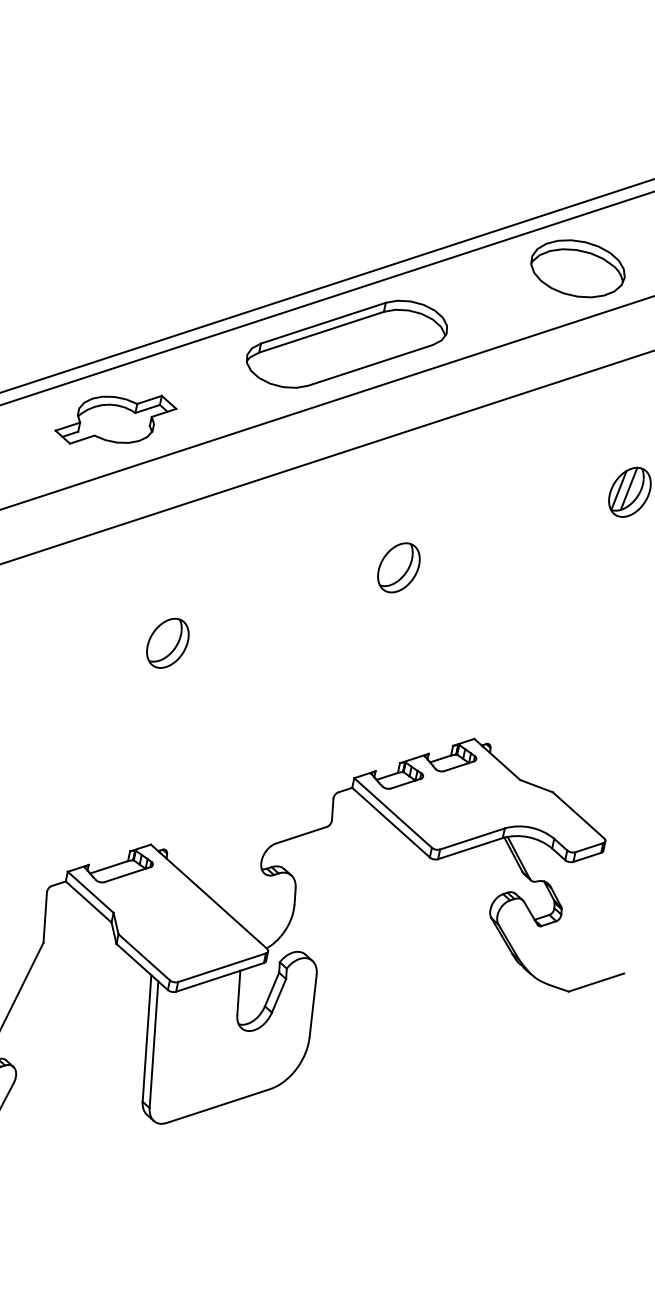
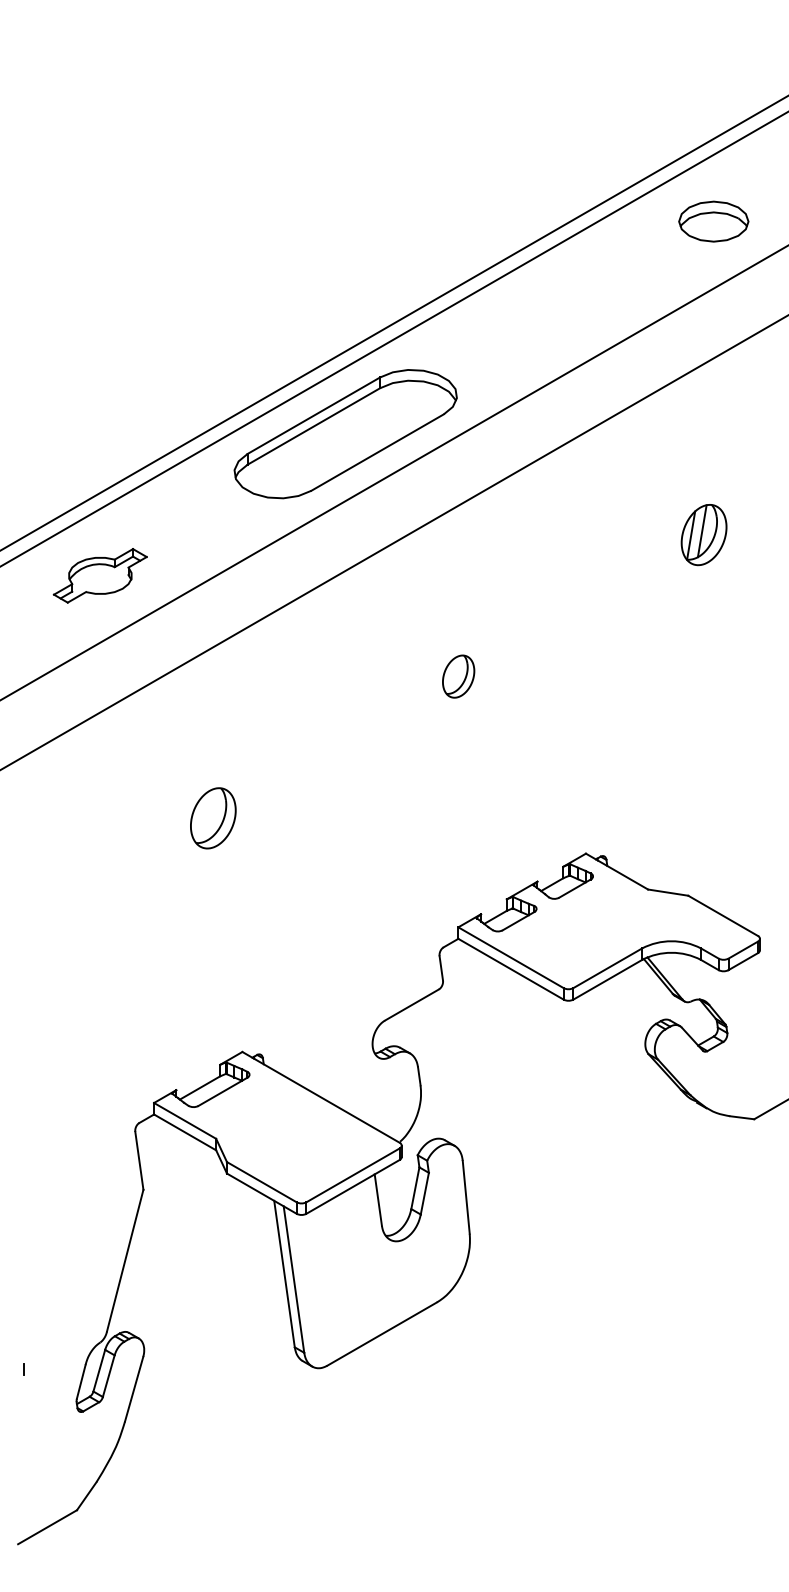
part: (578, 268) -> (591, 292), removed
part: (116, 419) -> (100, 575), size x0.7
part: (398, 567) -> (458, 676), size x0.7

